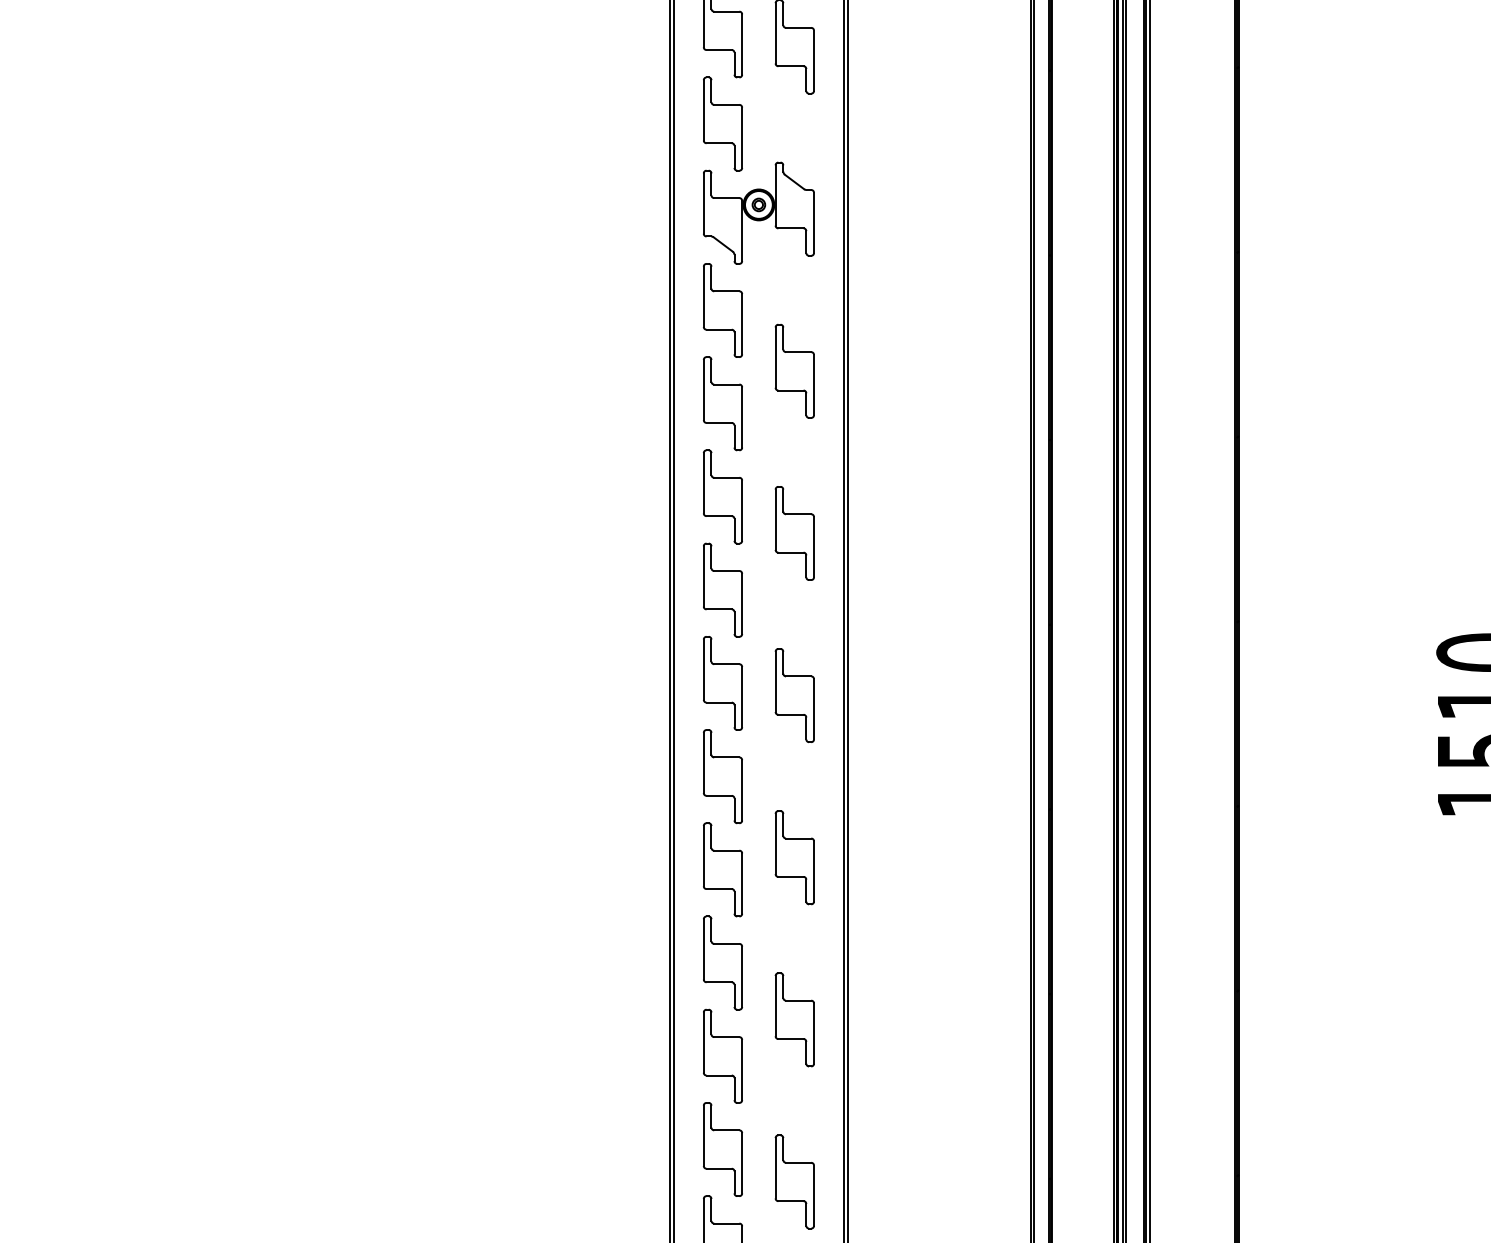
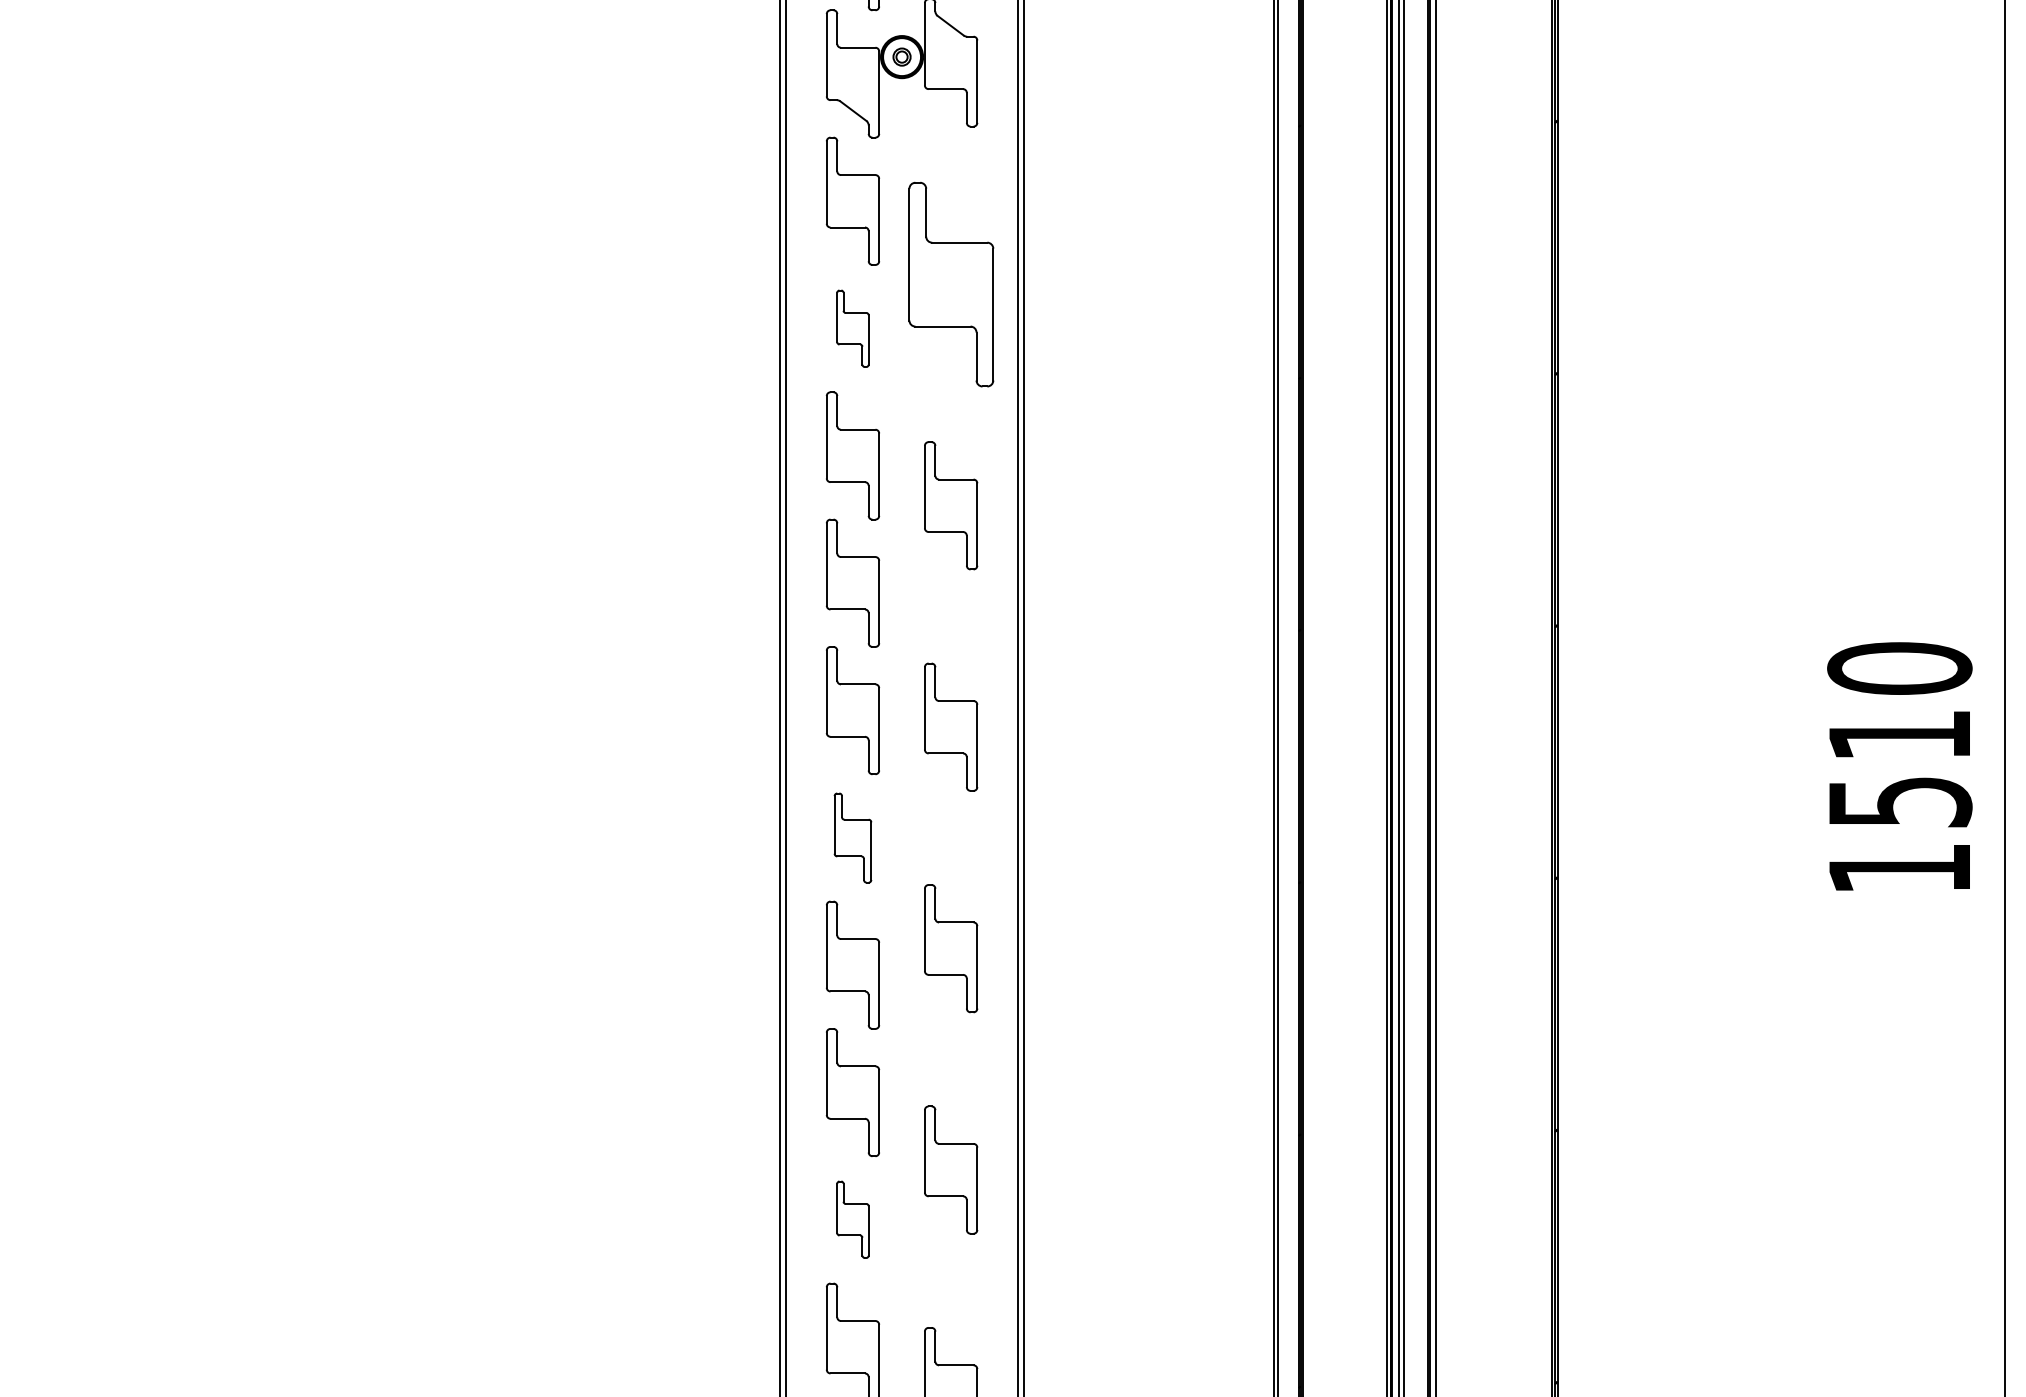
part: (794, 370) -> (950, 283), size x1.6
part: (722, 403) -> (852, 328), size x0.6
part: (722, 776) -> (852, 837), size x0.7
part: (722, 1055) -> (852, 1218), size x0.6

